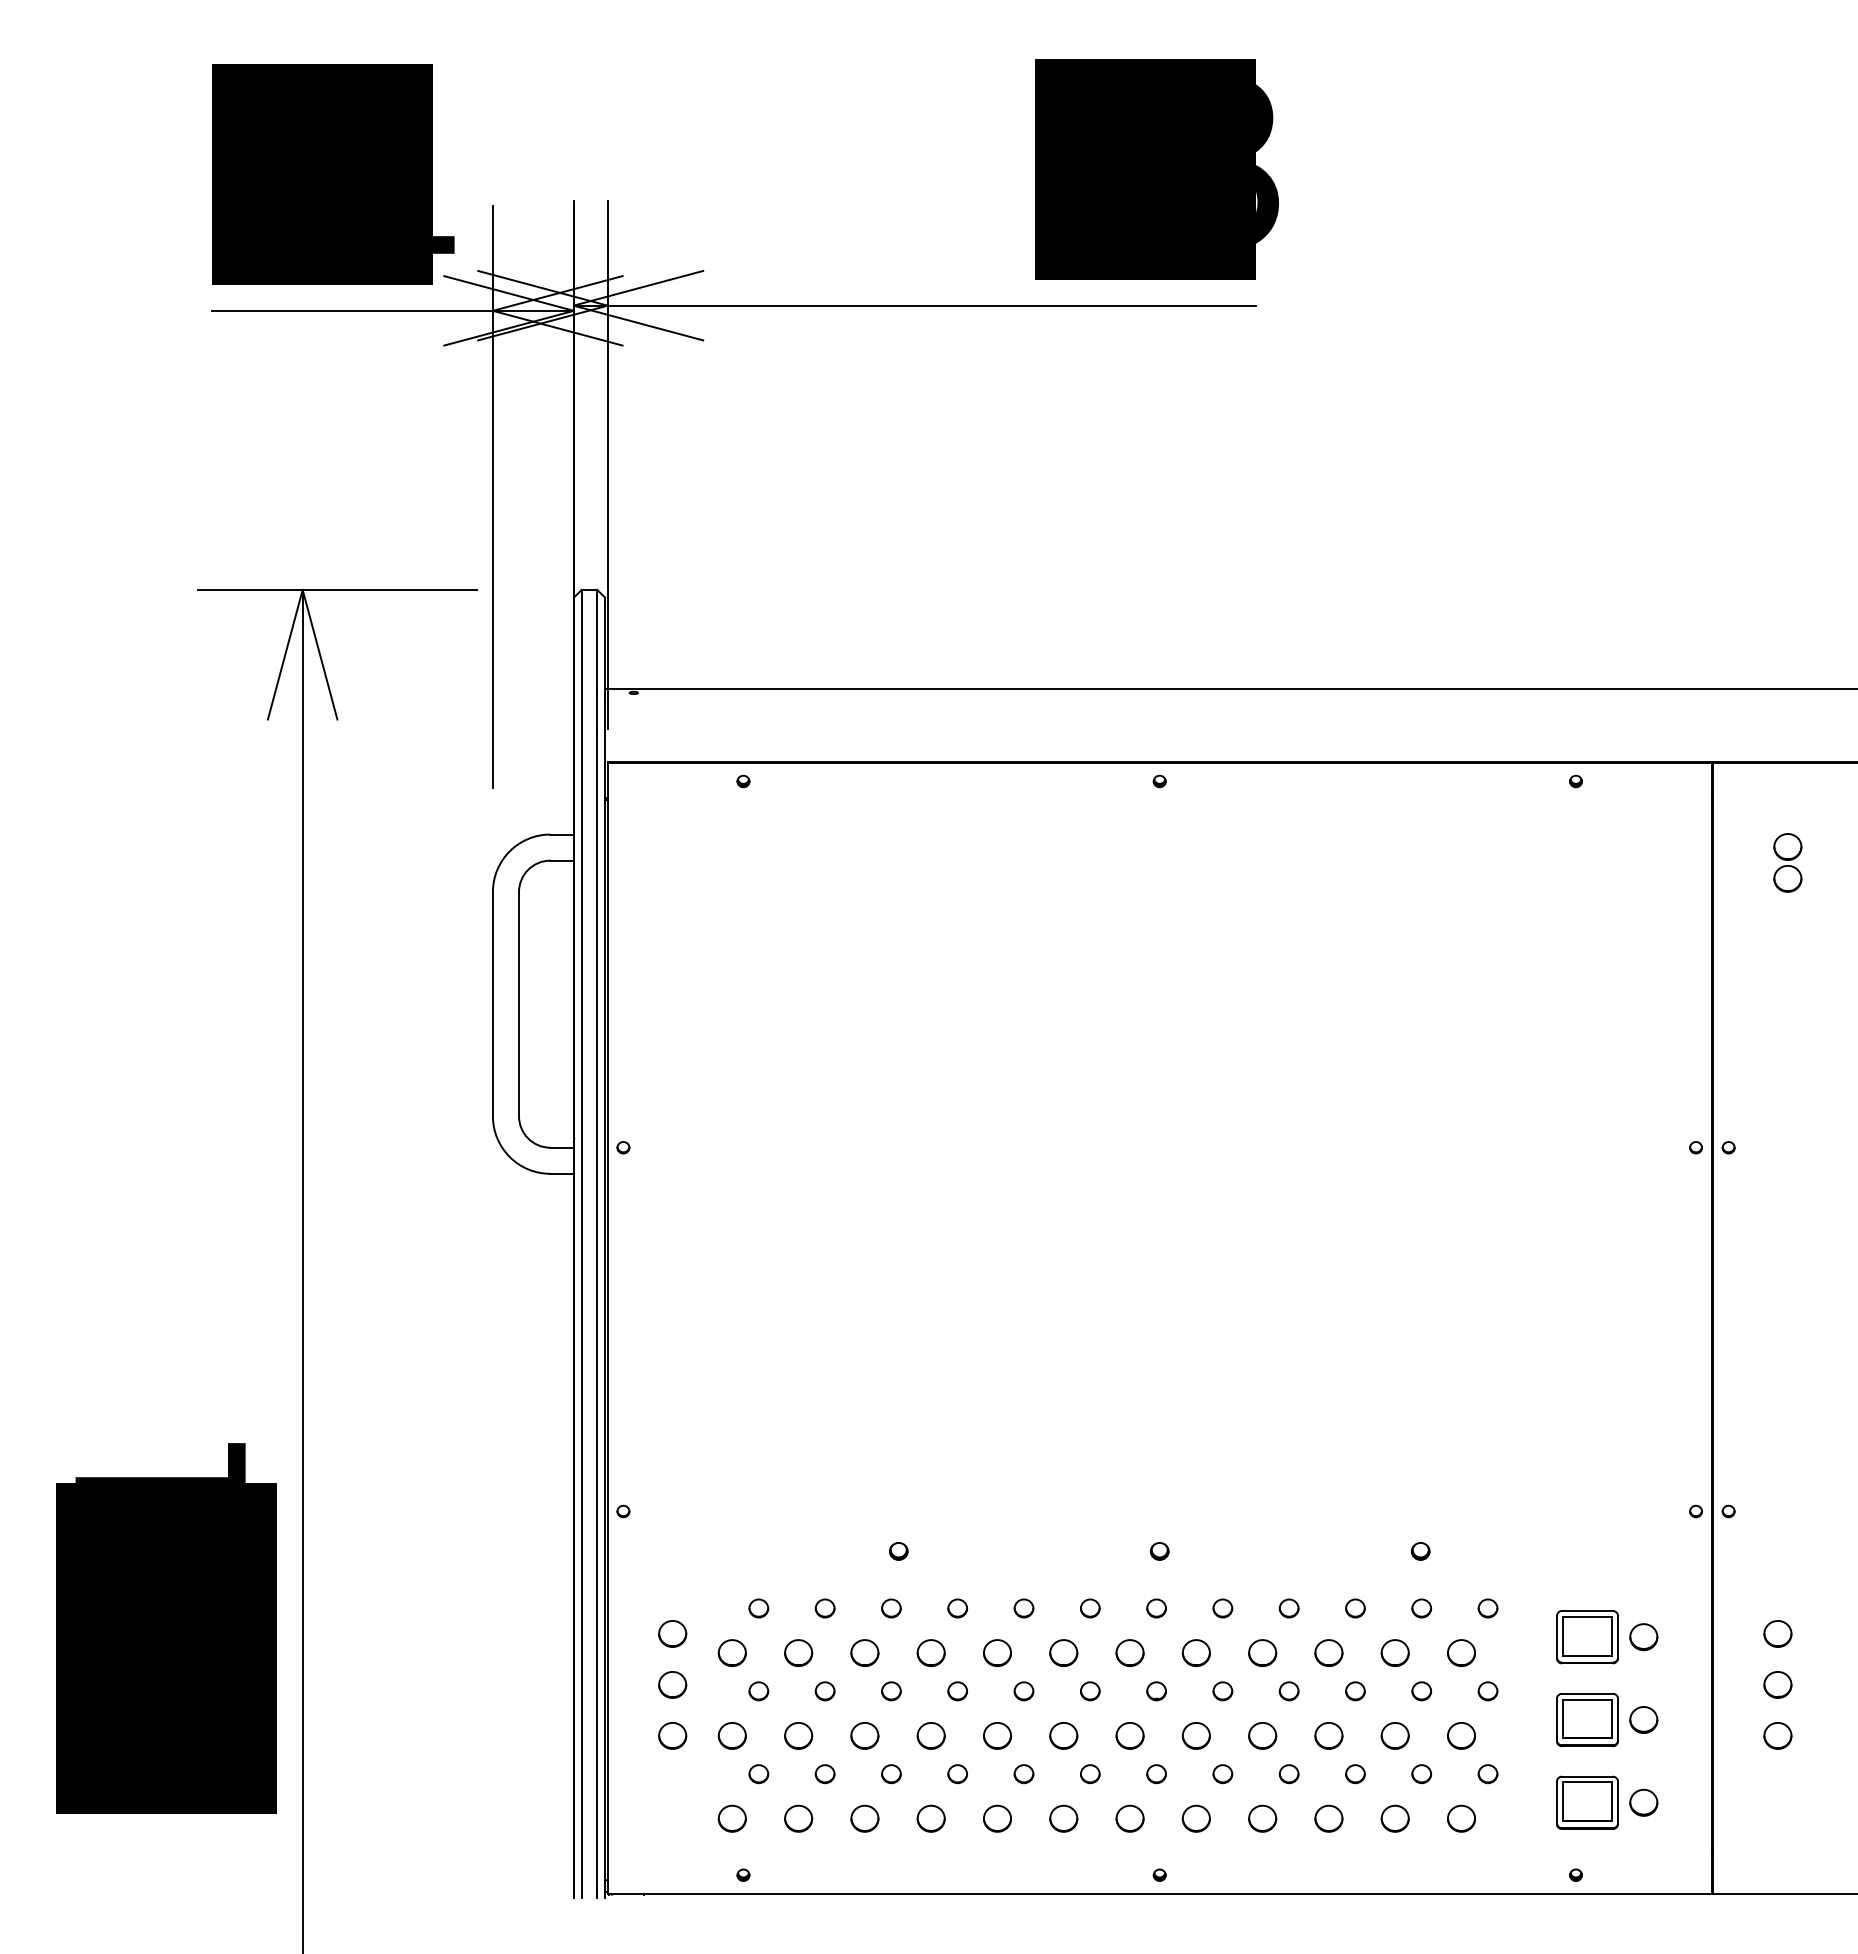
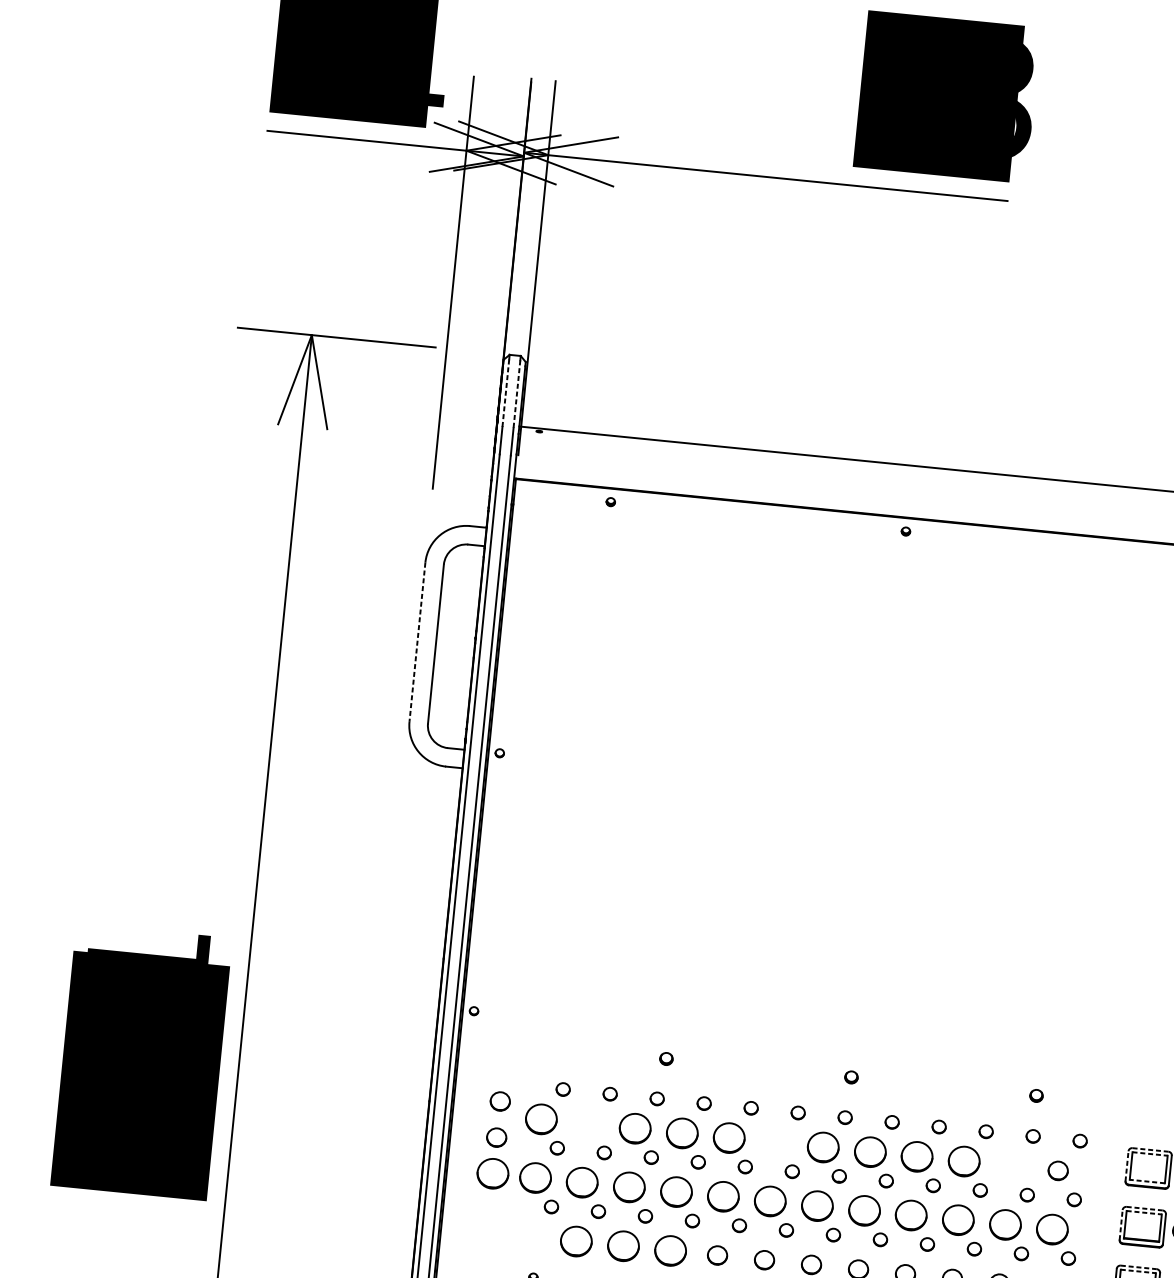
line: (581, 643) -> (505, 392), solid -> dashed
line: (597, 643) -> (517, 393), solid -> dashed
line: (492, 1004) -> (417, 642), solid -> dashed
line: (1587, 1610) -> (1150, 1149), solid -> dashed
line: (1587, 1616) -> (1150, 1153), solid -> dashed
line: (1556, 1636) -> (1126, 1165), solid -> dashed
part: (731, 1652) -> (540, 1118), size x1.6
part: (798, 1652) -> (588, 1123), removed
part: (864, 1652) -> (634, 1128), size x1.6
part: (930, 1652) -> (681, 1132), size x1.6
part: (997, 1652) -> (729, 1137), size x1.6
part: (1063, 1652) -> (776, 1142), removed
part: (1129, 1652) -> (822, 1146), size x1.6
part: (1195, 1652) -> (869, 1151), size x1.6
part: (1262, 1652) -> (917, 1156), size x1.6
part: (1328, 1652) -> (963, 1161), size x1.6
part: (1394, 1652) -> (1010, 1165), removed
line: (1587, 1655) -> (1147, 1181), solid -> dashed
line: (1587, 1693) -> (1144, 1208), solid -> dashed
line: (1587, 1699) -> (1144, 1212), solid -> dashed
line: (1556, 1719) -> (1120, 1224), solid -> dashed
part: (672, 1735) -> (493, 1173), size x1.6
part: (731, 1735) -> (534, 1177), size x1.6
part: (798, 1735) -> (582, 1182), size x1.6
part: (864, 1735) -> (629, 1187), size x1.6
part: (930, 1735) -> (675, 1191), size x1.6
part: (997, 1735) -> (723, 1196), size x1.6
part: (1063, 1735) -> (770, 1201), size x1.6
part: (1129, 1735) -> (817, 1205), size x1.6
part: (1195, 1735) -> (863, 1210), size x1.6
part: (1262, 1735) -> (911, 1215), size x1.6
part: (1328, 1735) -> (958, 1219), size x1.6
part: (1394, 1735) -> (1004, 1224), size x1.6
part: (1461, 1735) -> (1052, 1229), size x1.6
line: (1587, 1776) -> (1138, 1267), solid -> dashed
line: (1587, 1782) -> (1138, 1271), solid -> dashed
part: (731, 1818) -> (528, 1236), removed
part: (798, 1818) -> (576, 1241), size x1.6
part: (864, 1818) -> (623, 1245), size x1.6
part: (930, 1818) -> (670, 1250), size x1.6

